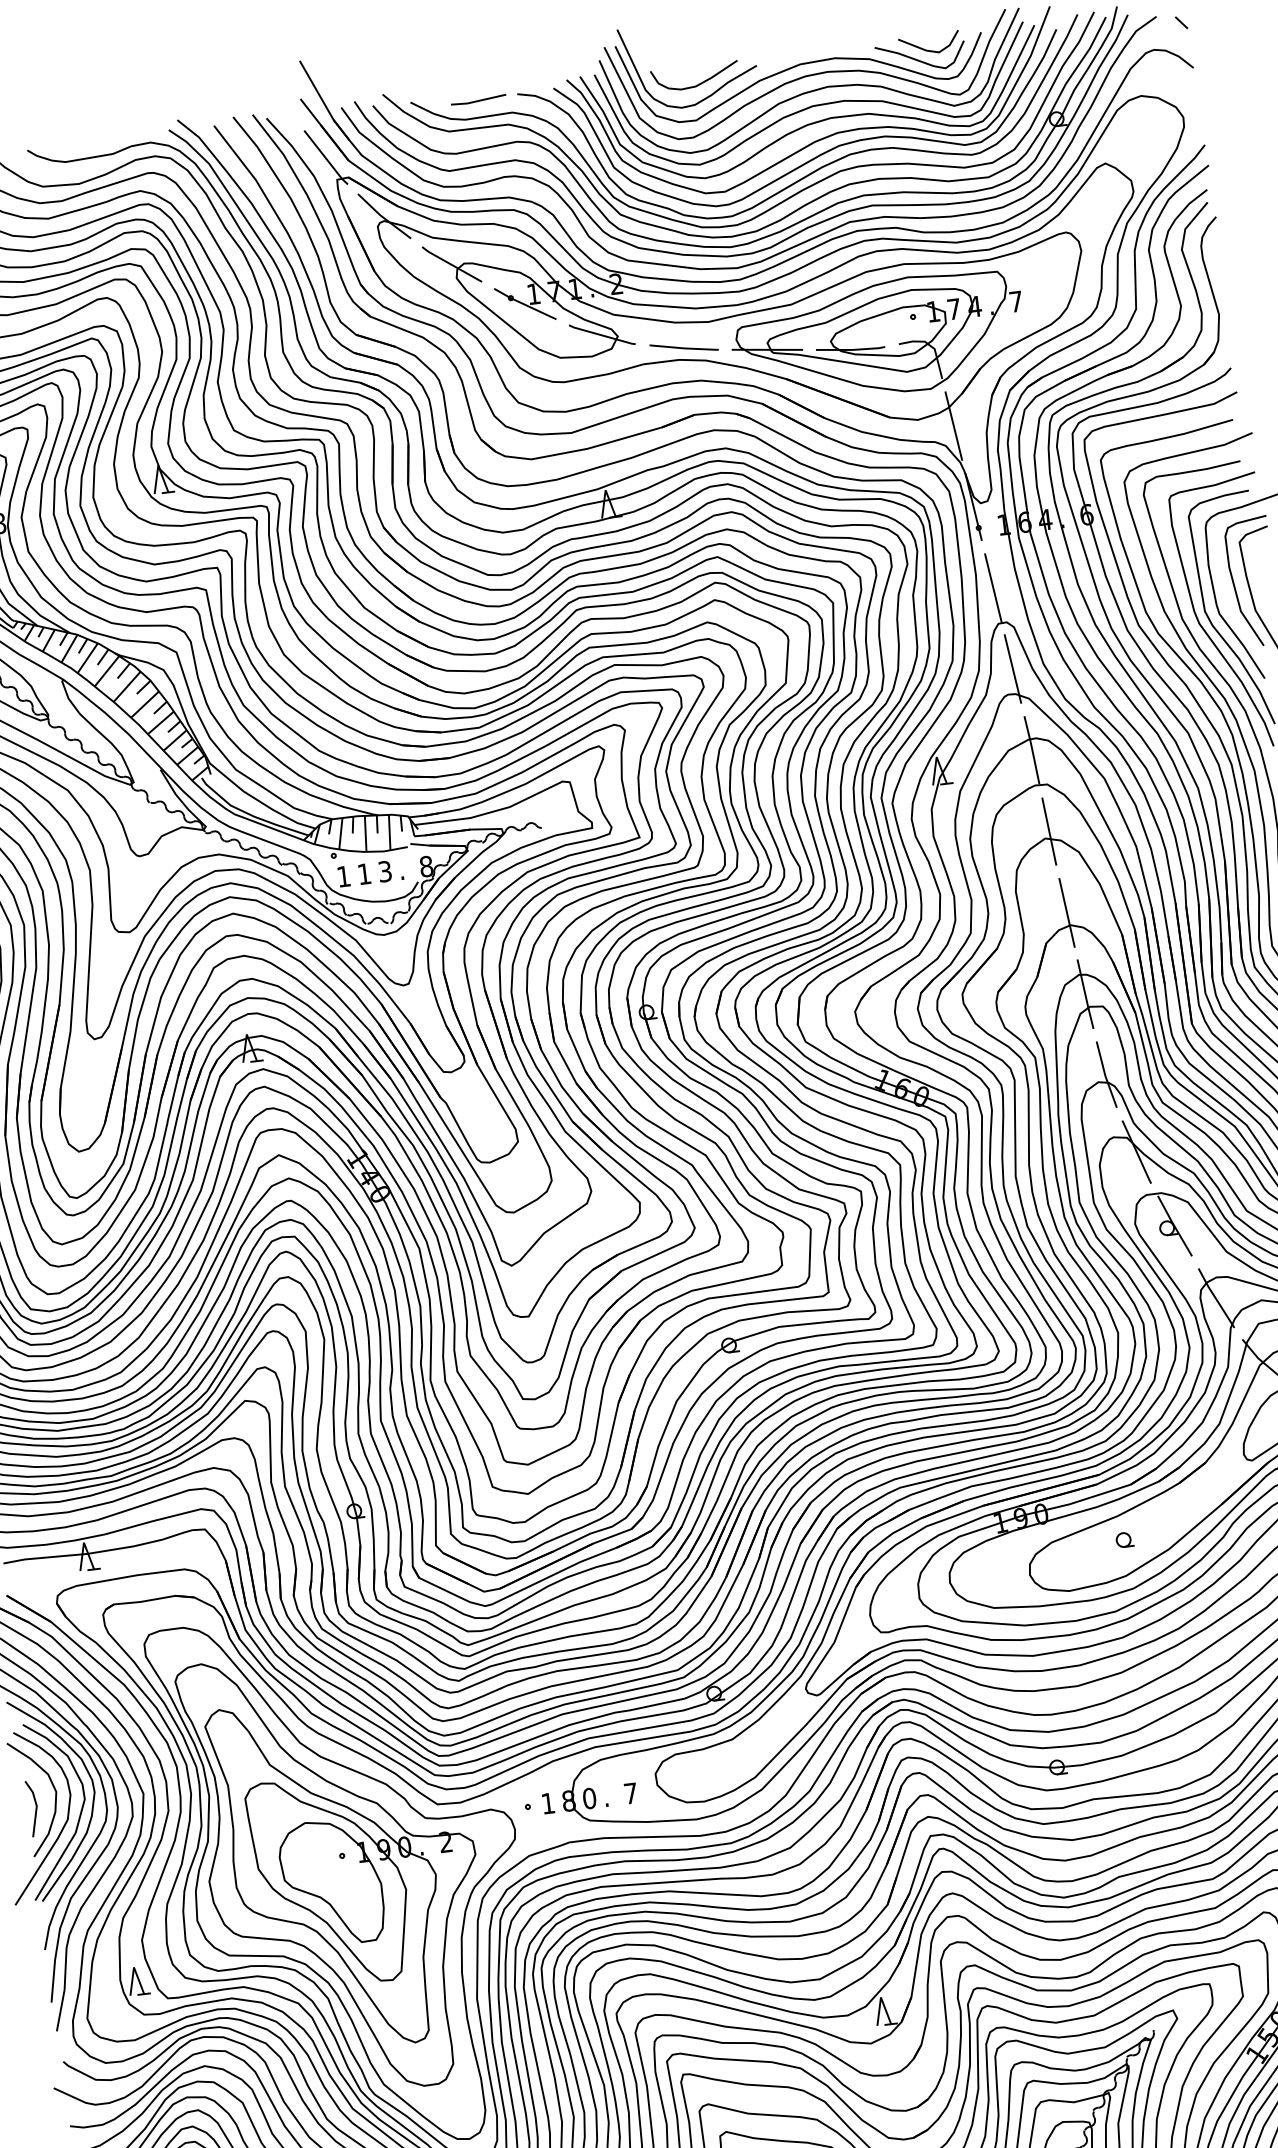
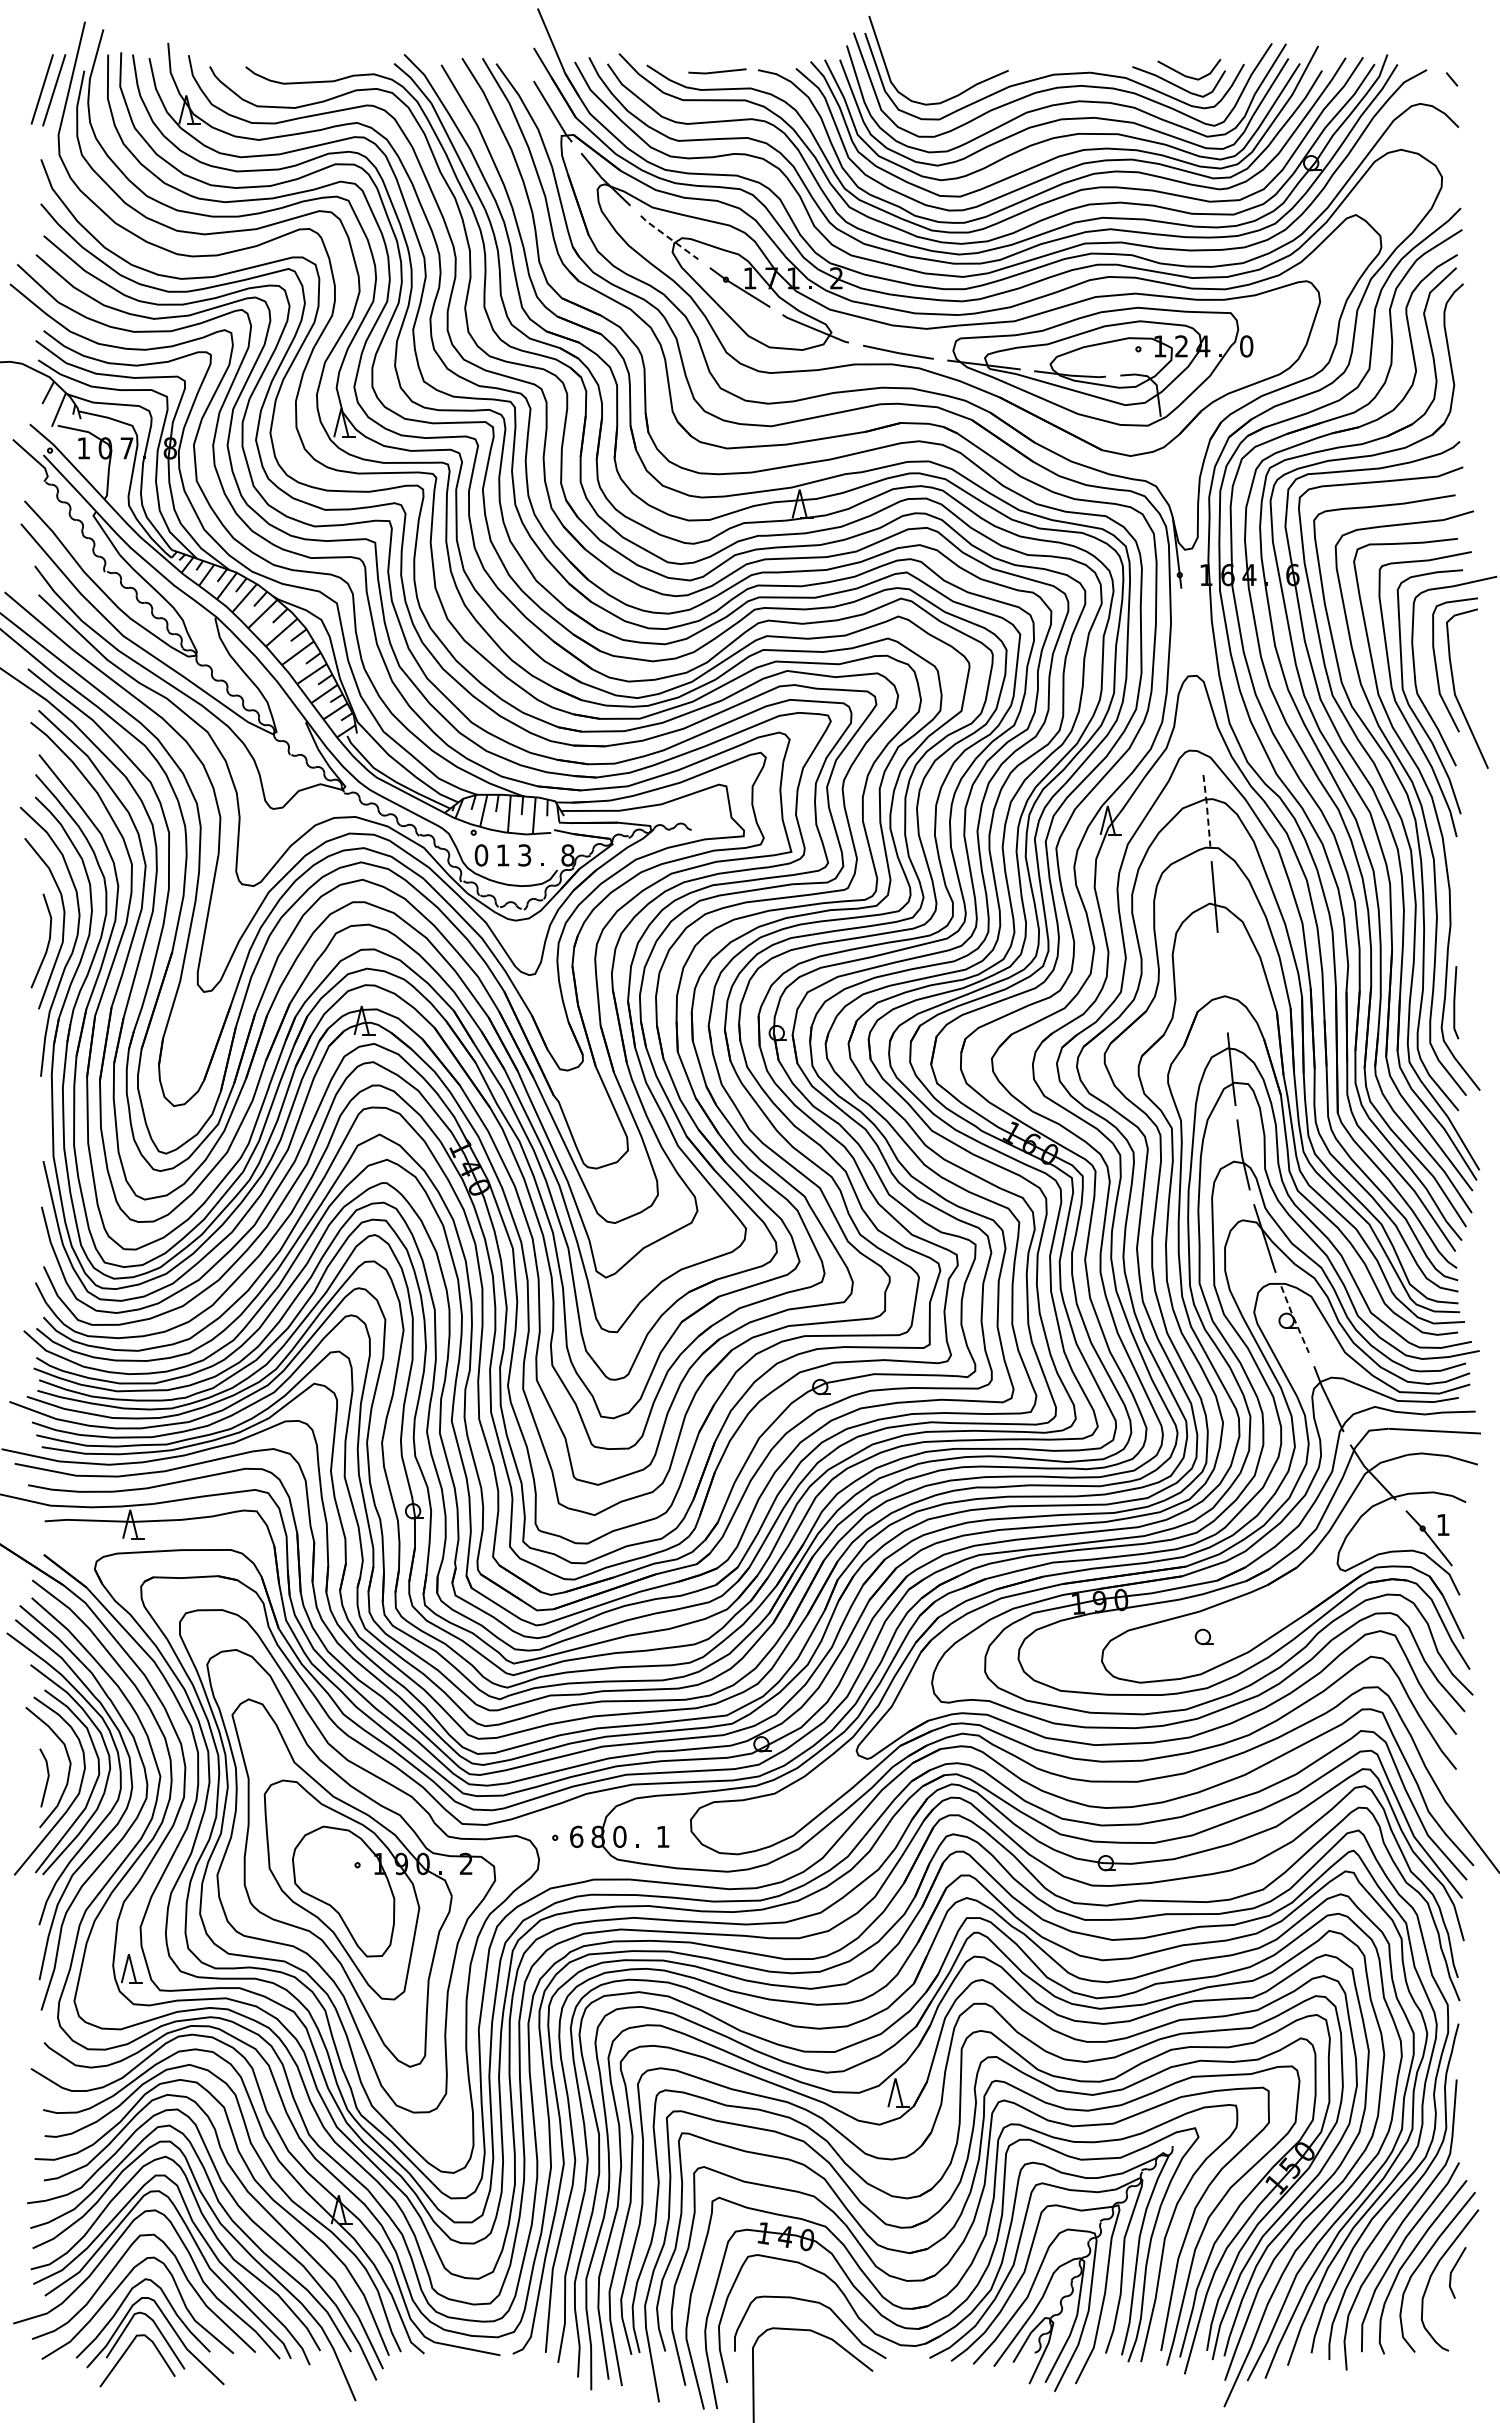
curve: (699, 83) -> (947, 81), removed
line: (451, 264) -> (668, 237), solid -> dashed
text: (1016, 301) -> (1246, 346), 7 -> 0
text: (953, 309) -> (1181, 346), 7 -> 2
line: (953, 425) -> (1166, 466), removed
line: (993, 587) -> (1187, 638), removed
line: (1012, 668) -> (1197, 724), removed
line: (1032, 748) -> (1207, 809), solid -> dashed
text: (343, 876) -> (481, 855), 1 -> 0
line: (1066, 913) -> (1222, 983), removed
line: (1174, 1226) -> (1294, 1319), solid -> dashed
text: (631, 1793) -> (663, 1836), 7 -> 1
text: (548, 1803) -> (576, 1836), 1 -> 6

